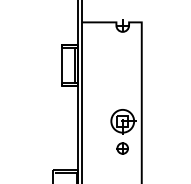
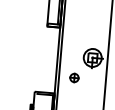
part: (122, 148) -> (74, 77), moved

